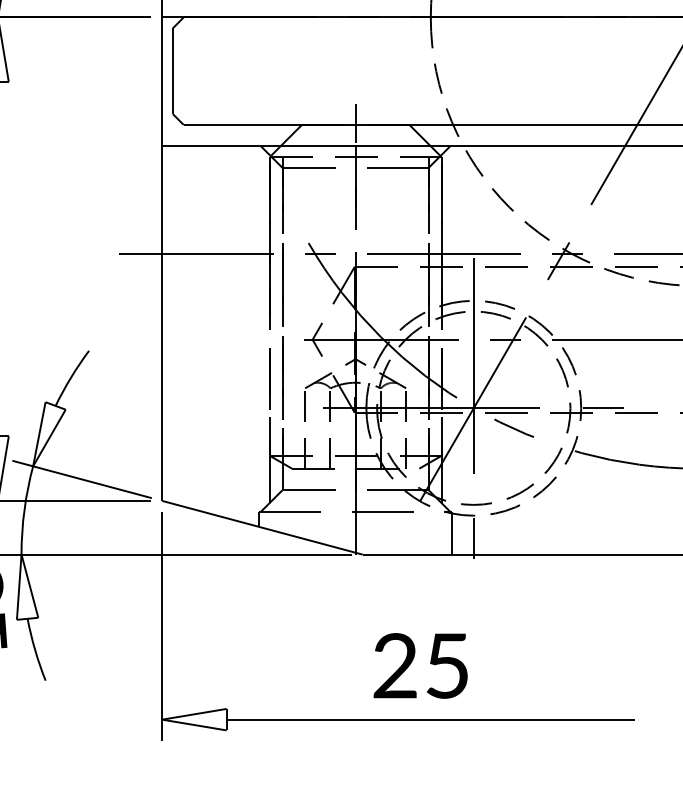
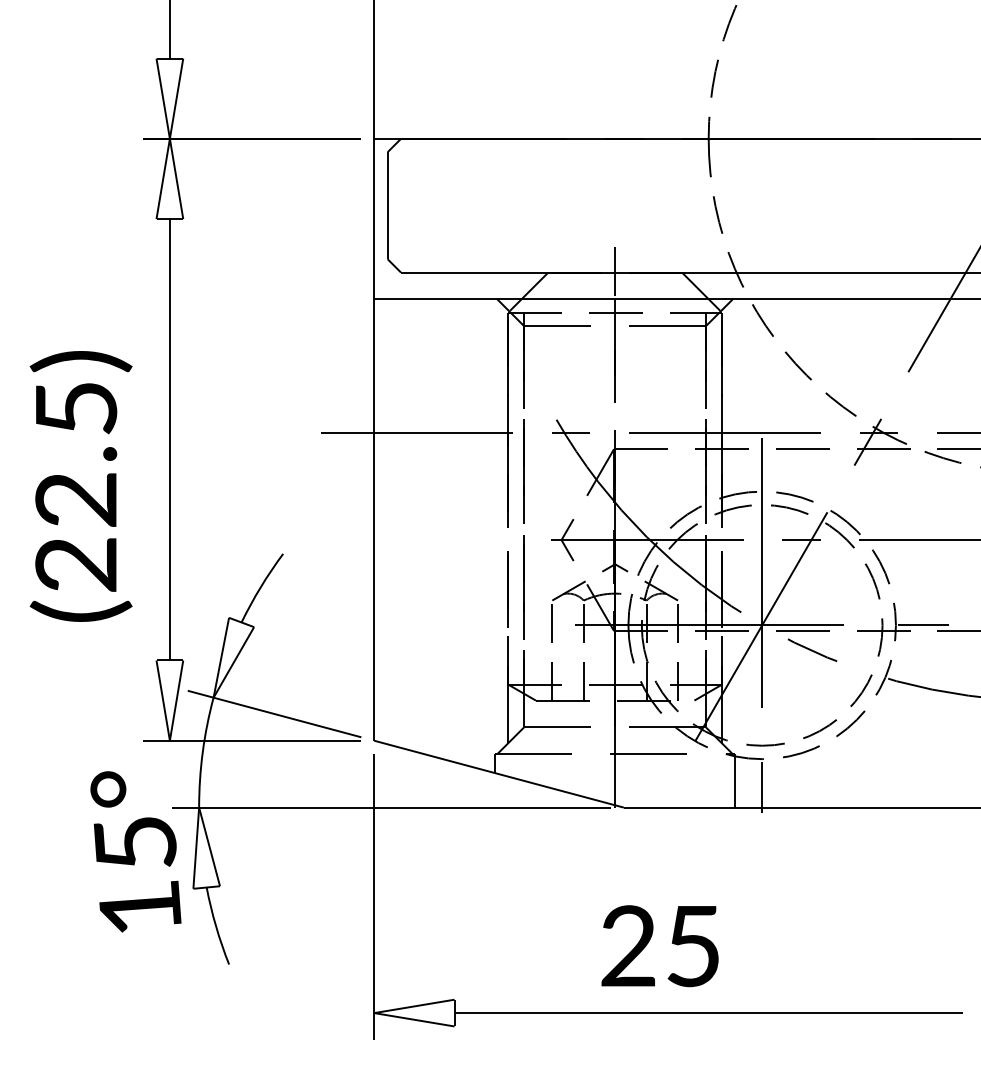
text: (420, 666) -> (659, 946), moved

